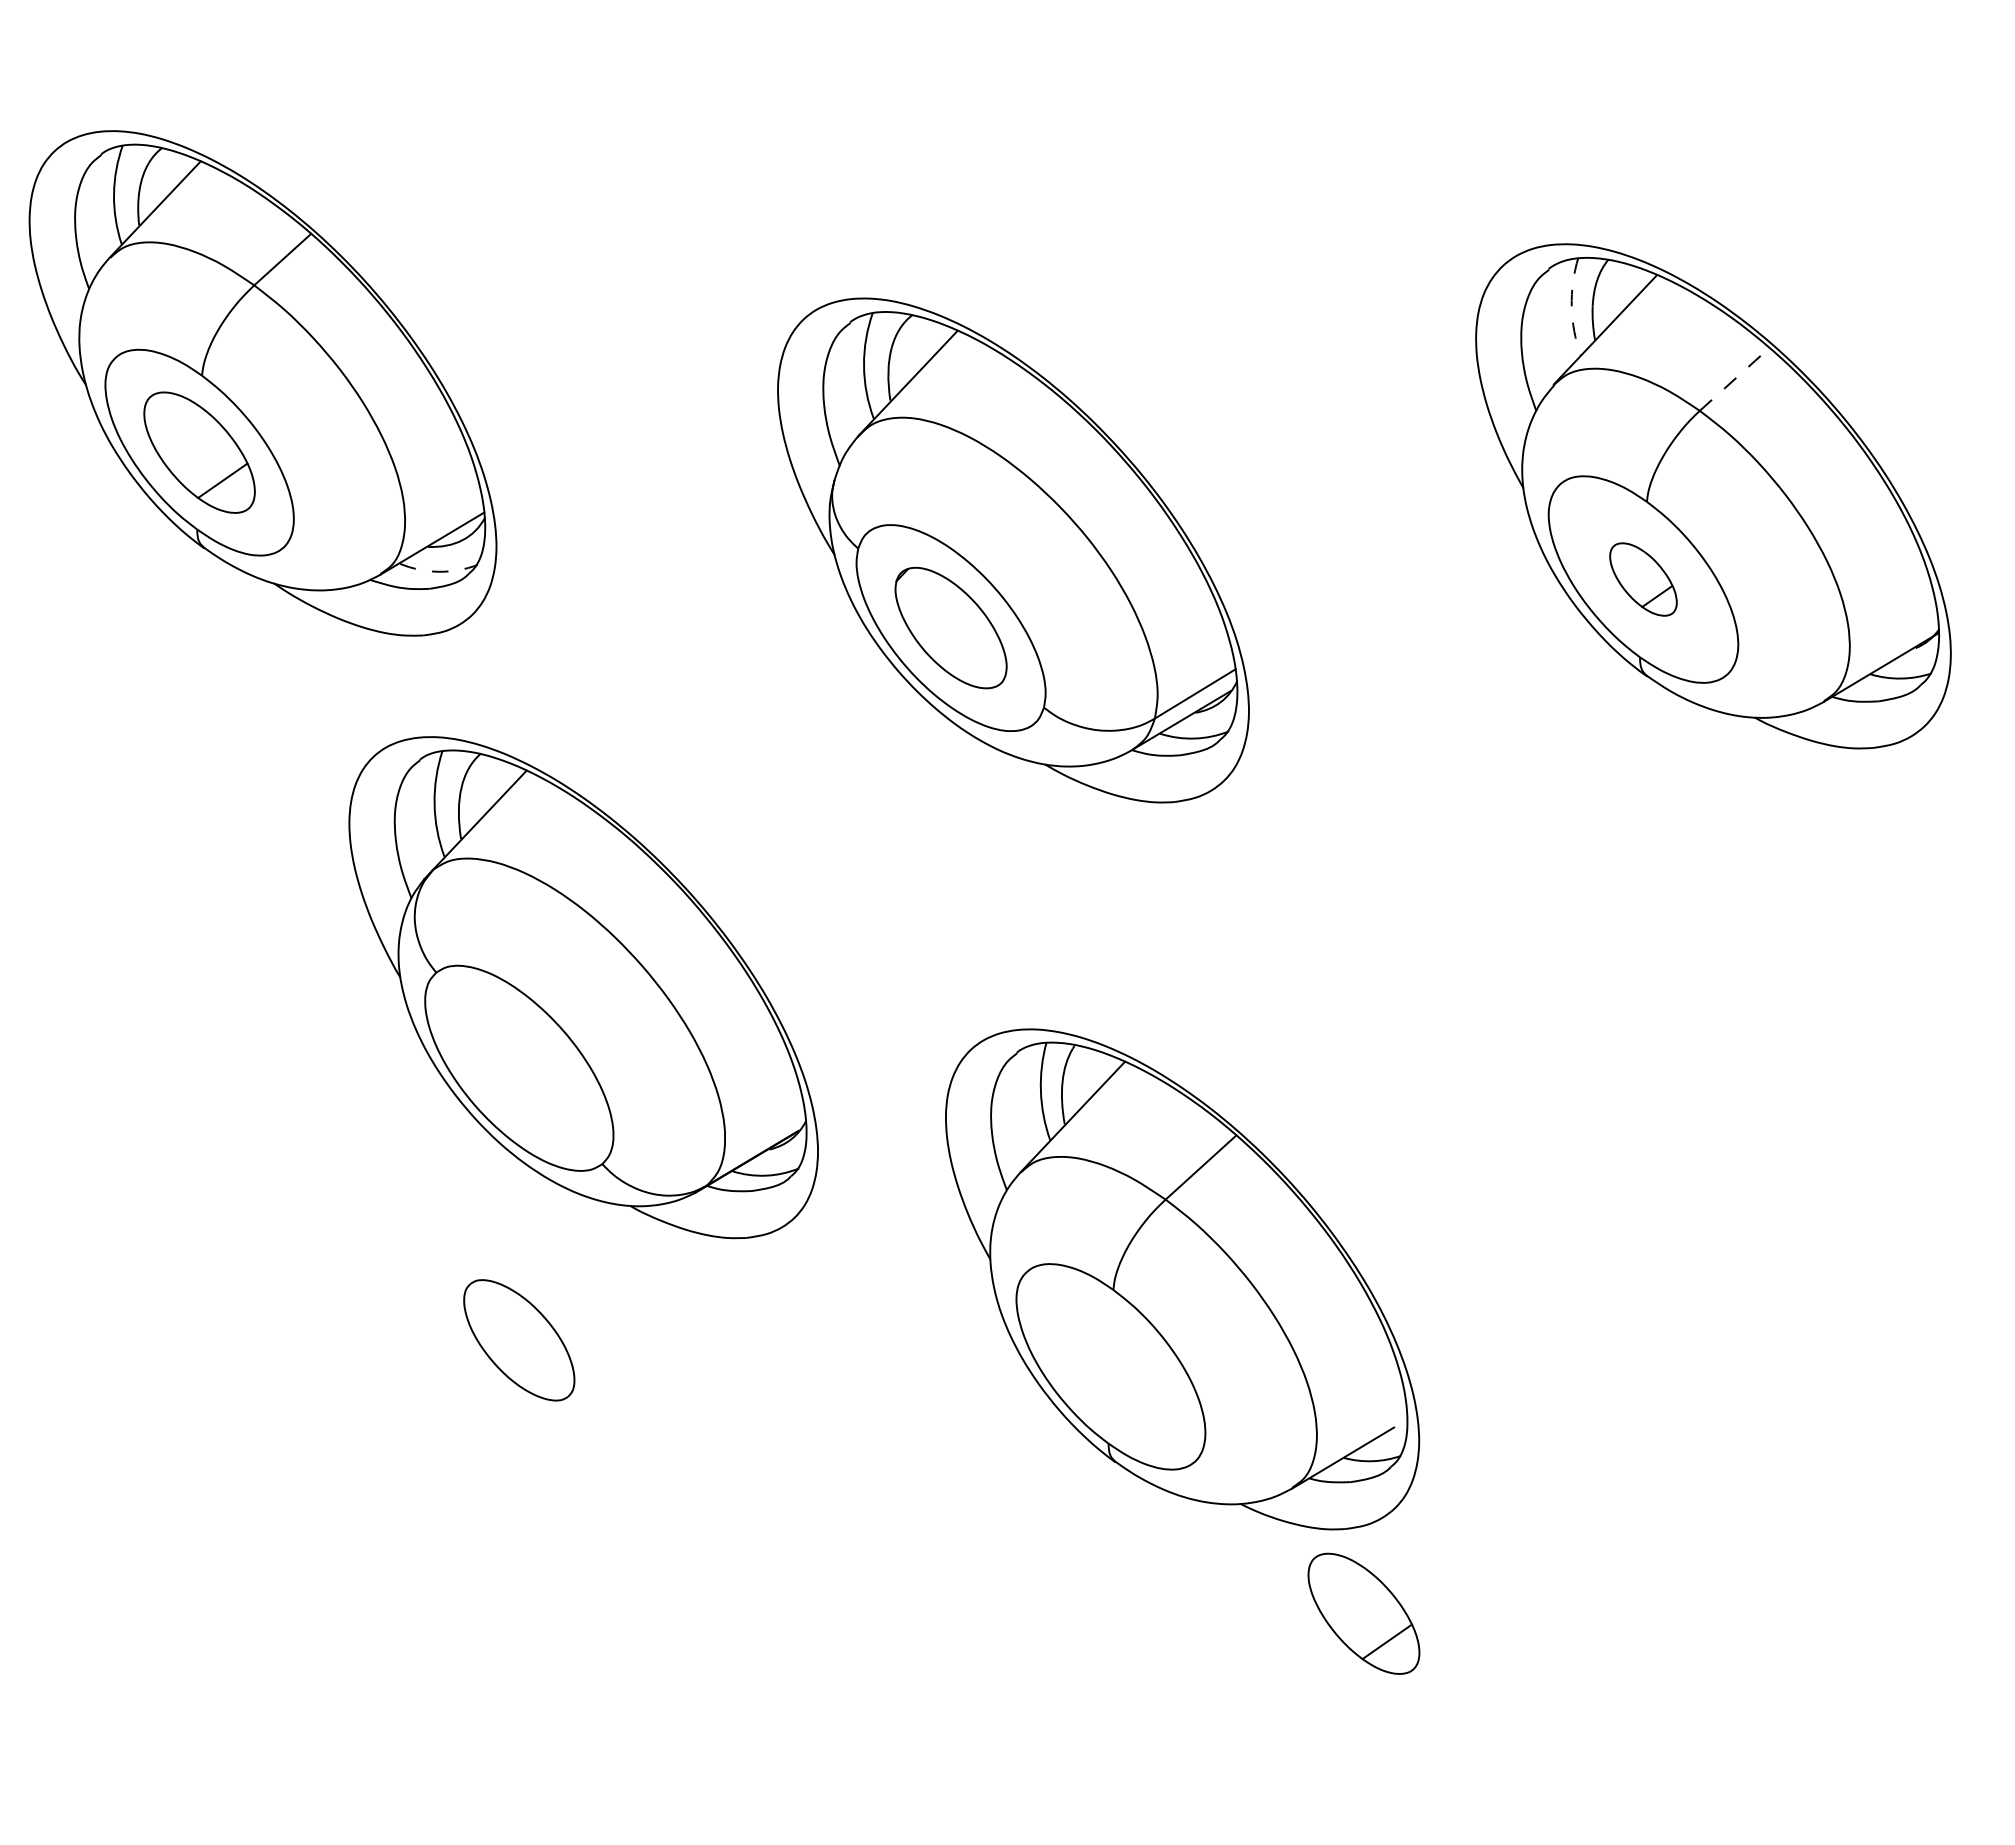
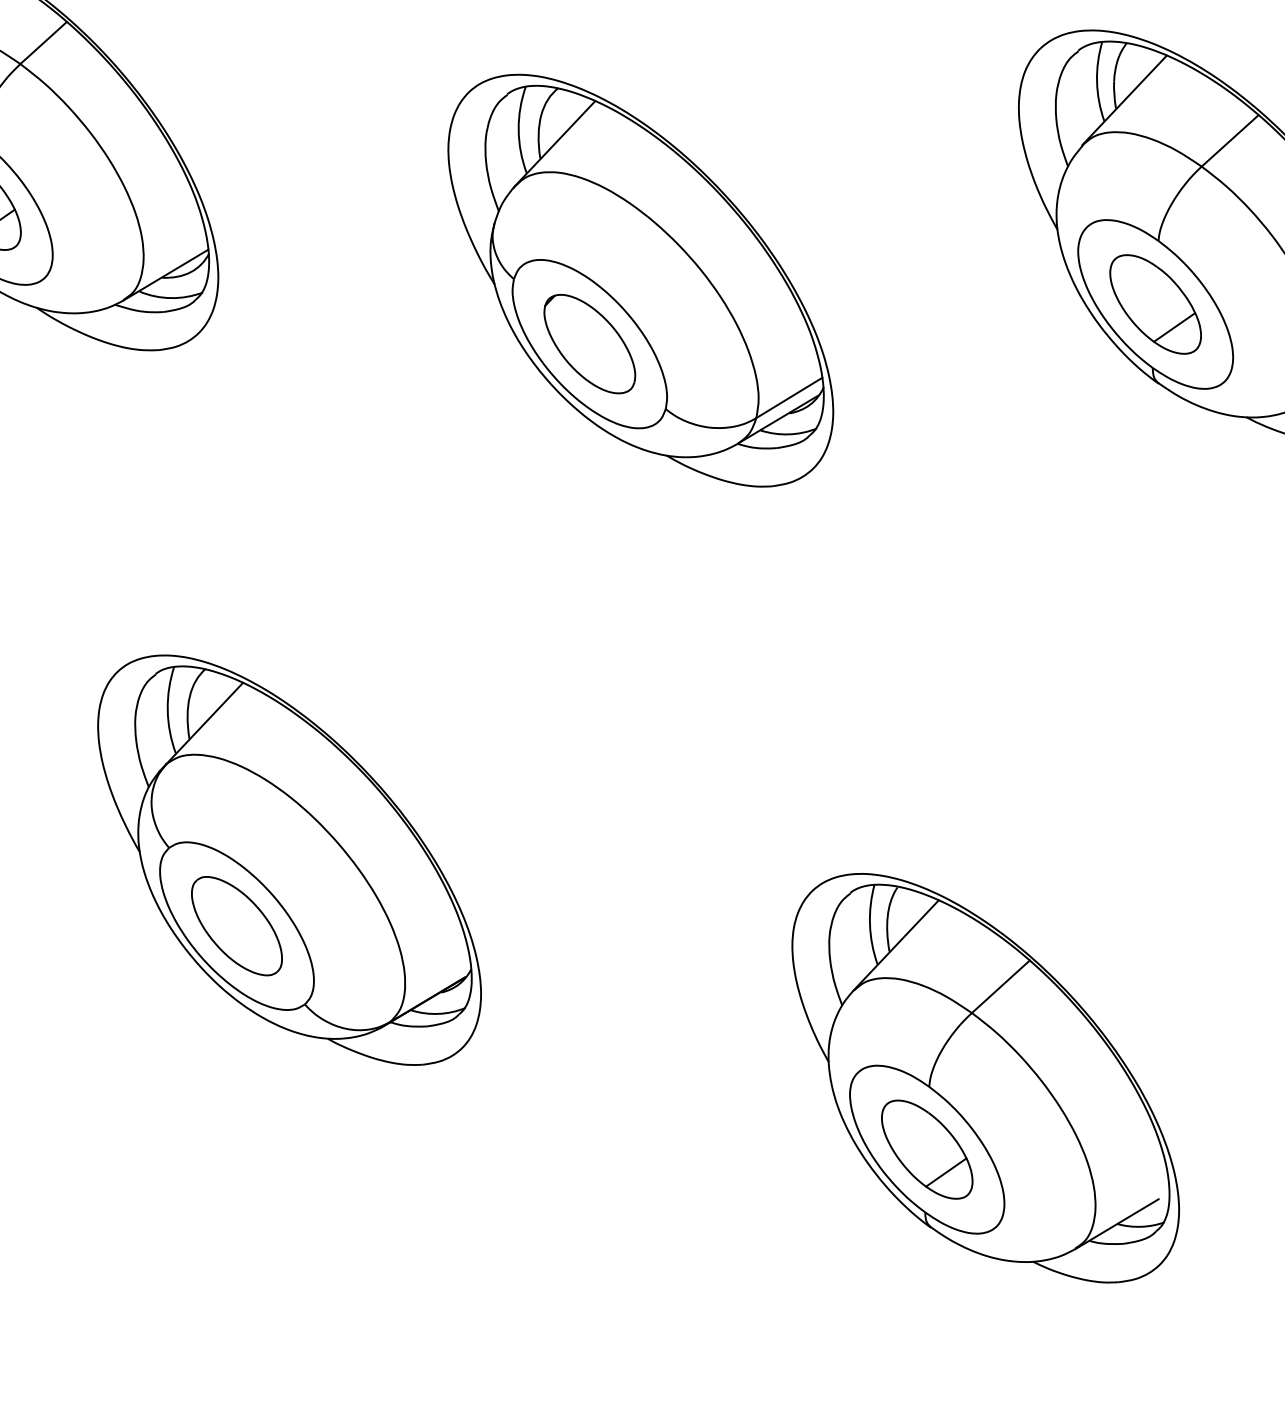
arc: (1571, 306) -> (1096, 81), dashed -> solid
line: (1734, 379) -> (1230, 140), dashed -> solid
arc: (438, 571) -> (170, 297), dashed -> solid
part: (1643, 579) -> (1155, 304), size x1.67
part: (583, 987) -> (289, 860), moved
part: (1182, 1279) -> (985, 1078), moved

